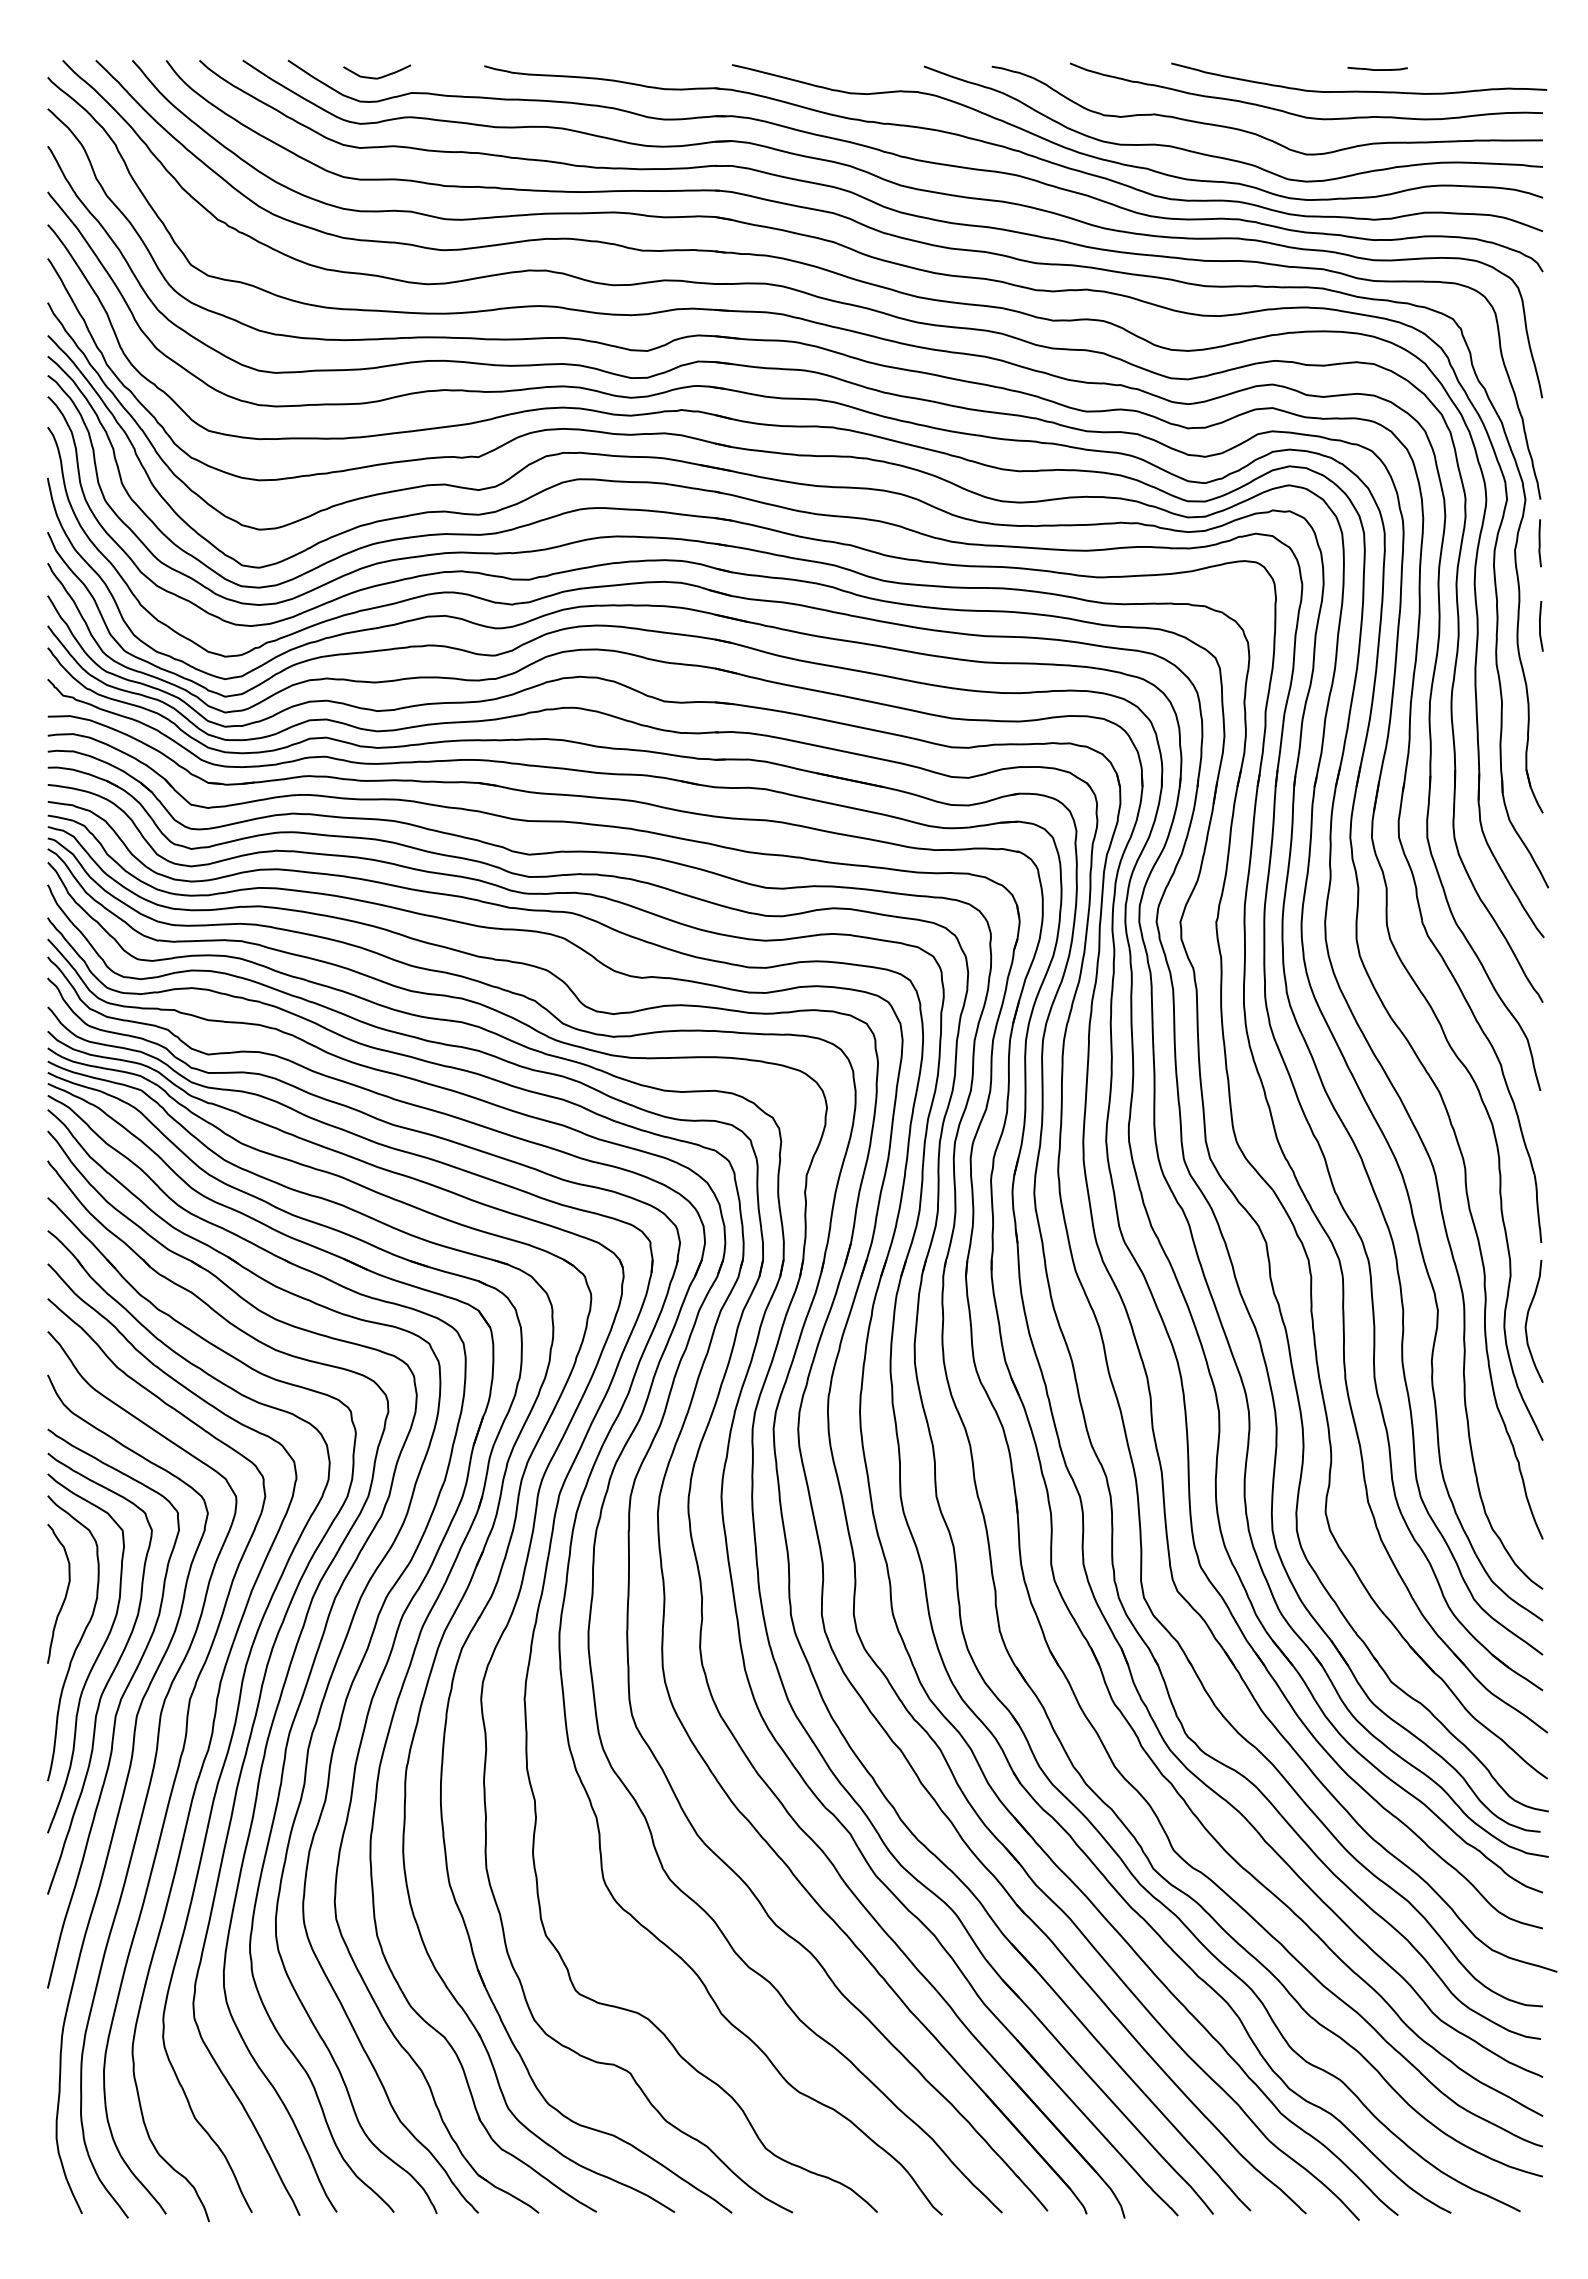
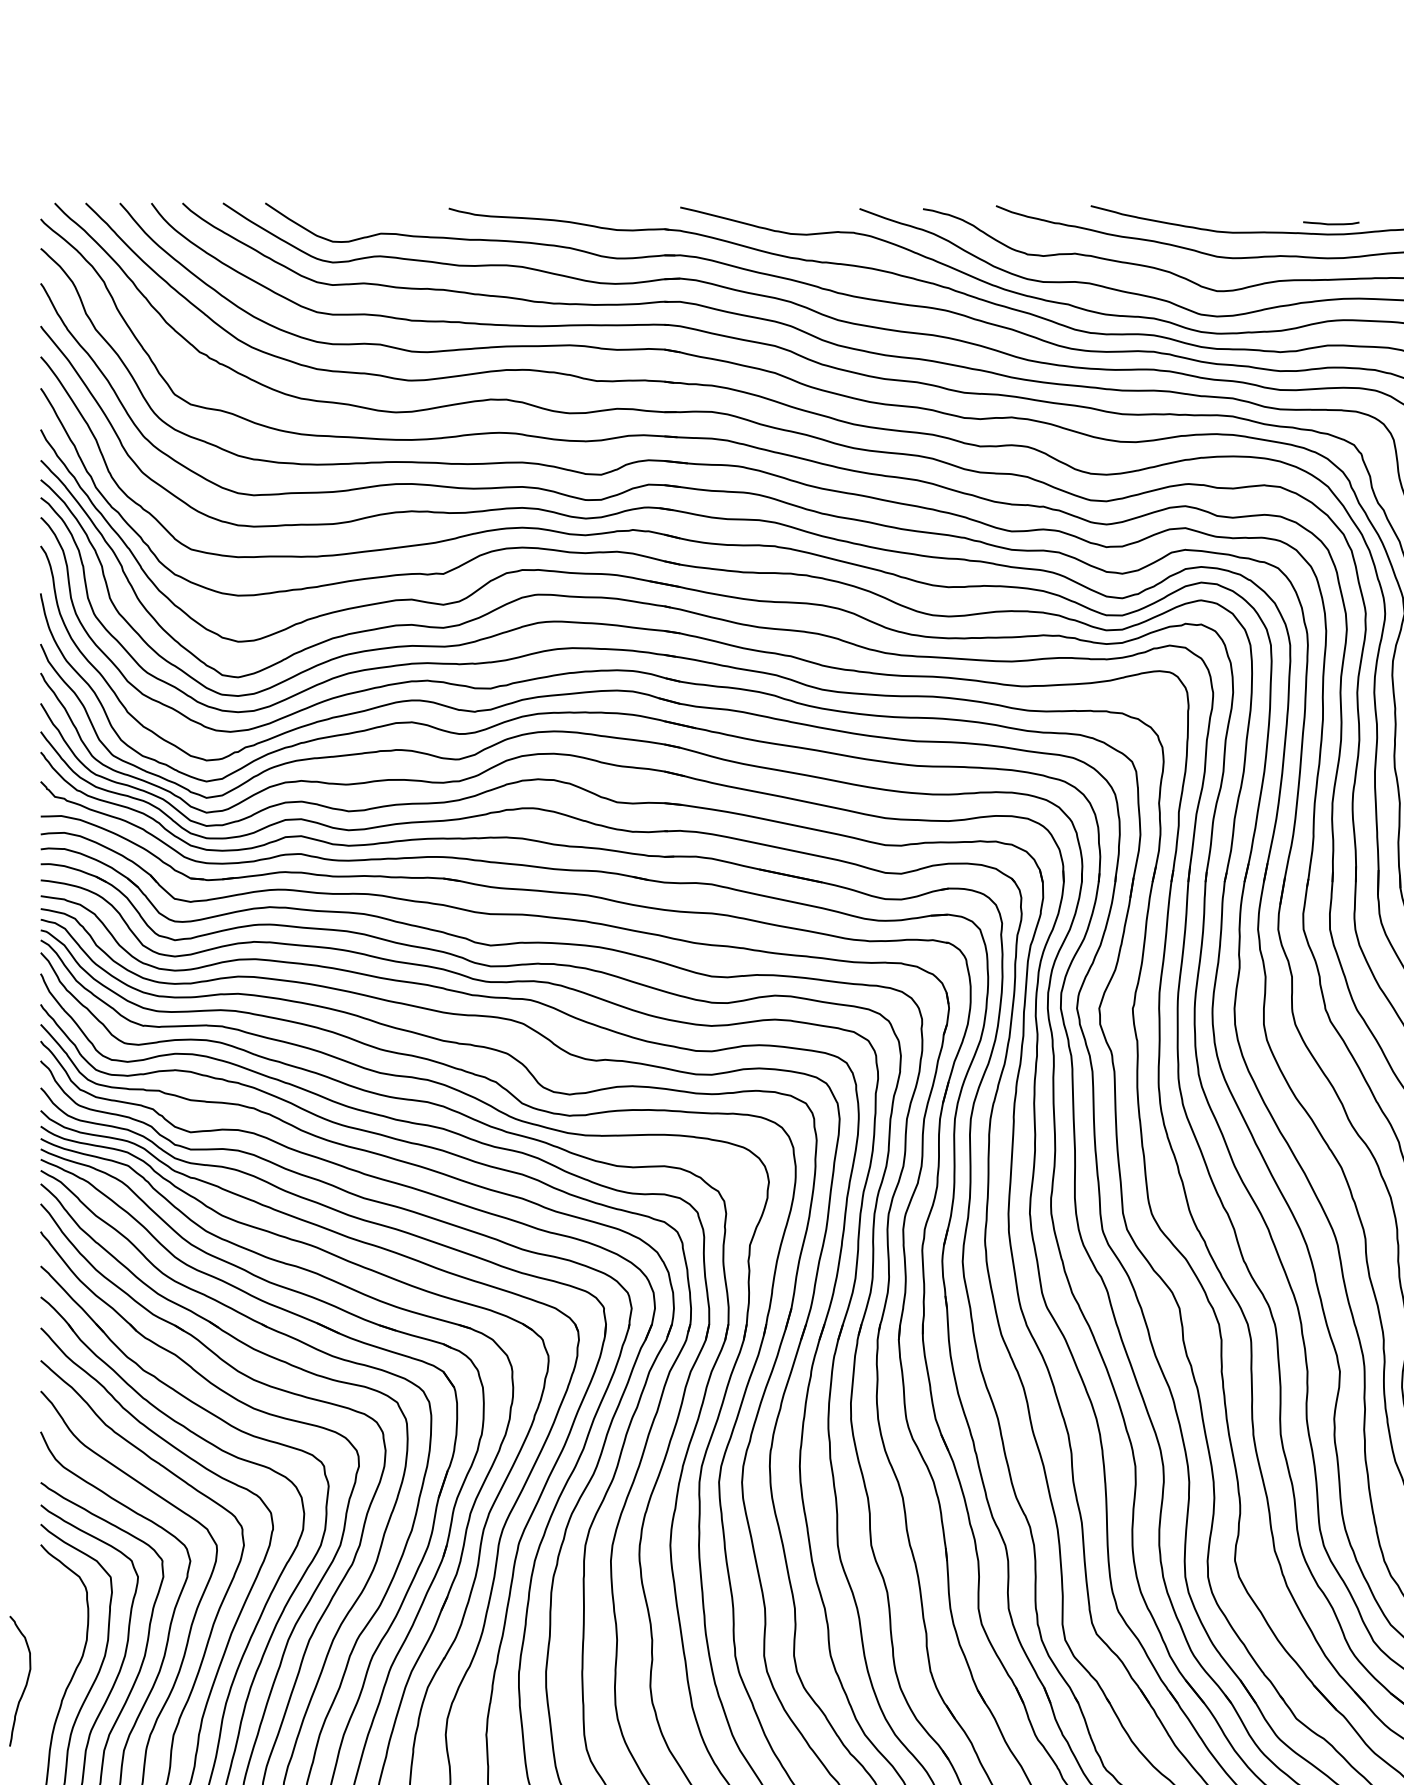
curve: (1377, 69) -> (1331, 223), moved
curve: (380, 76) -> (351, 218), removed
curve: (65, 1593) -> (26, 1680), moved

